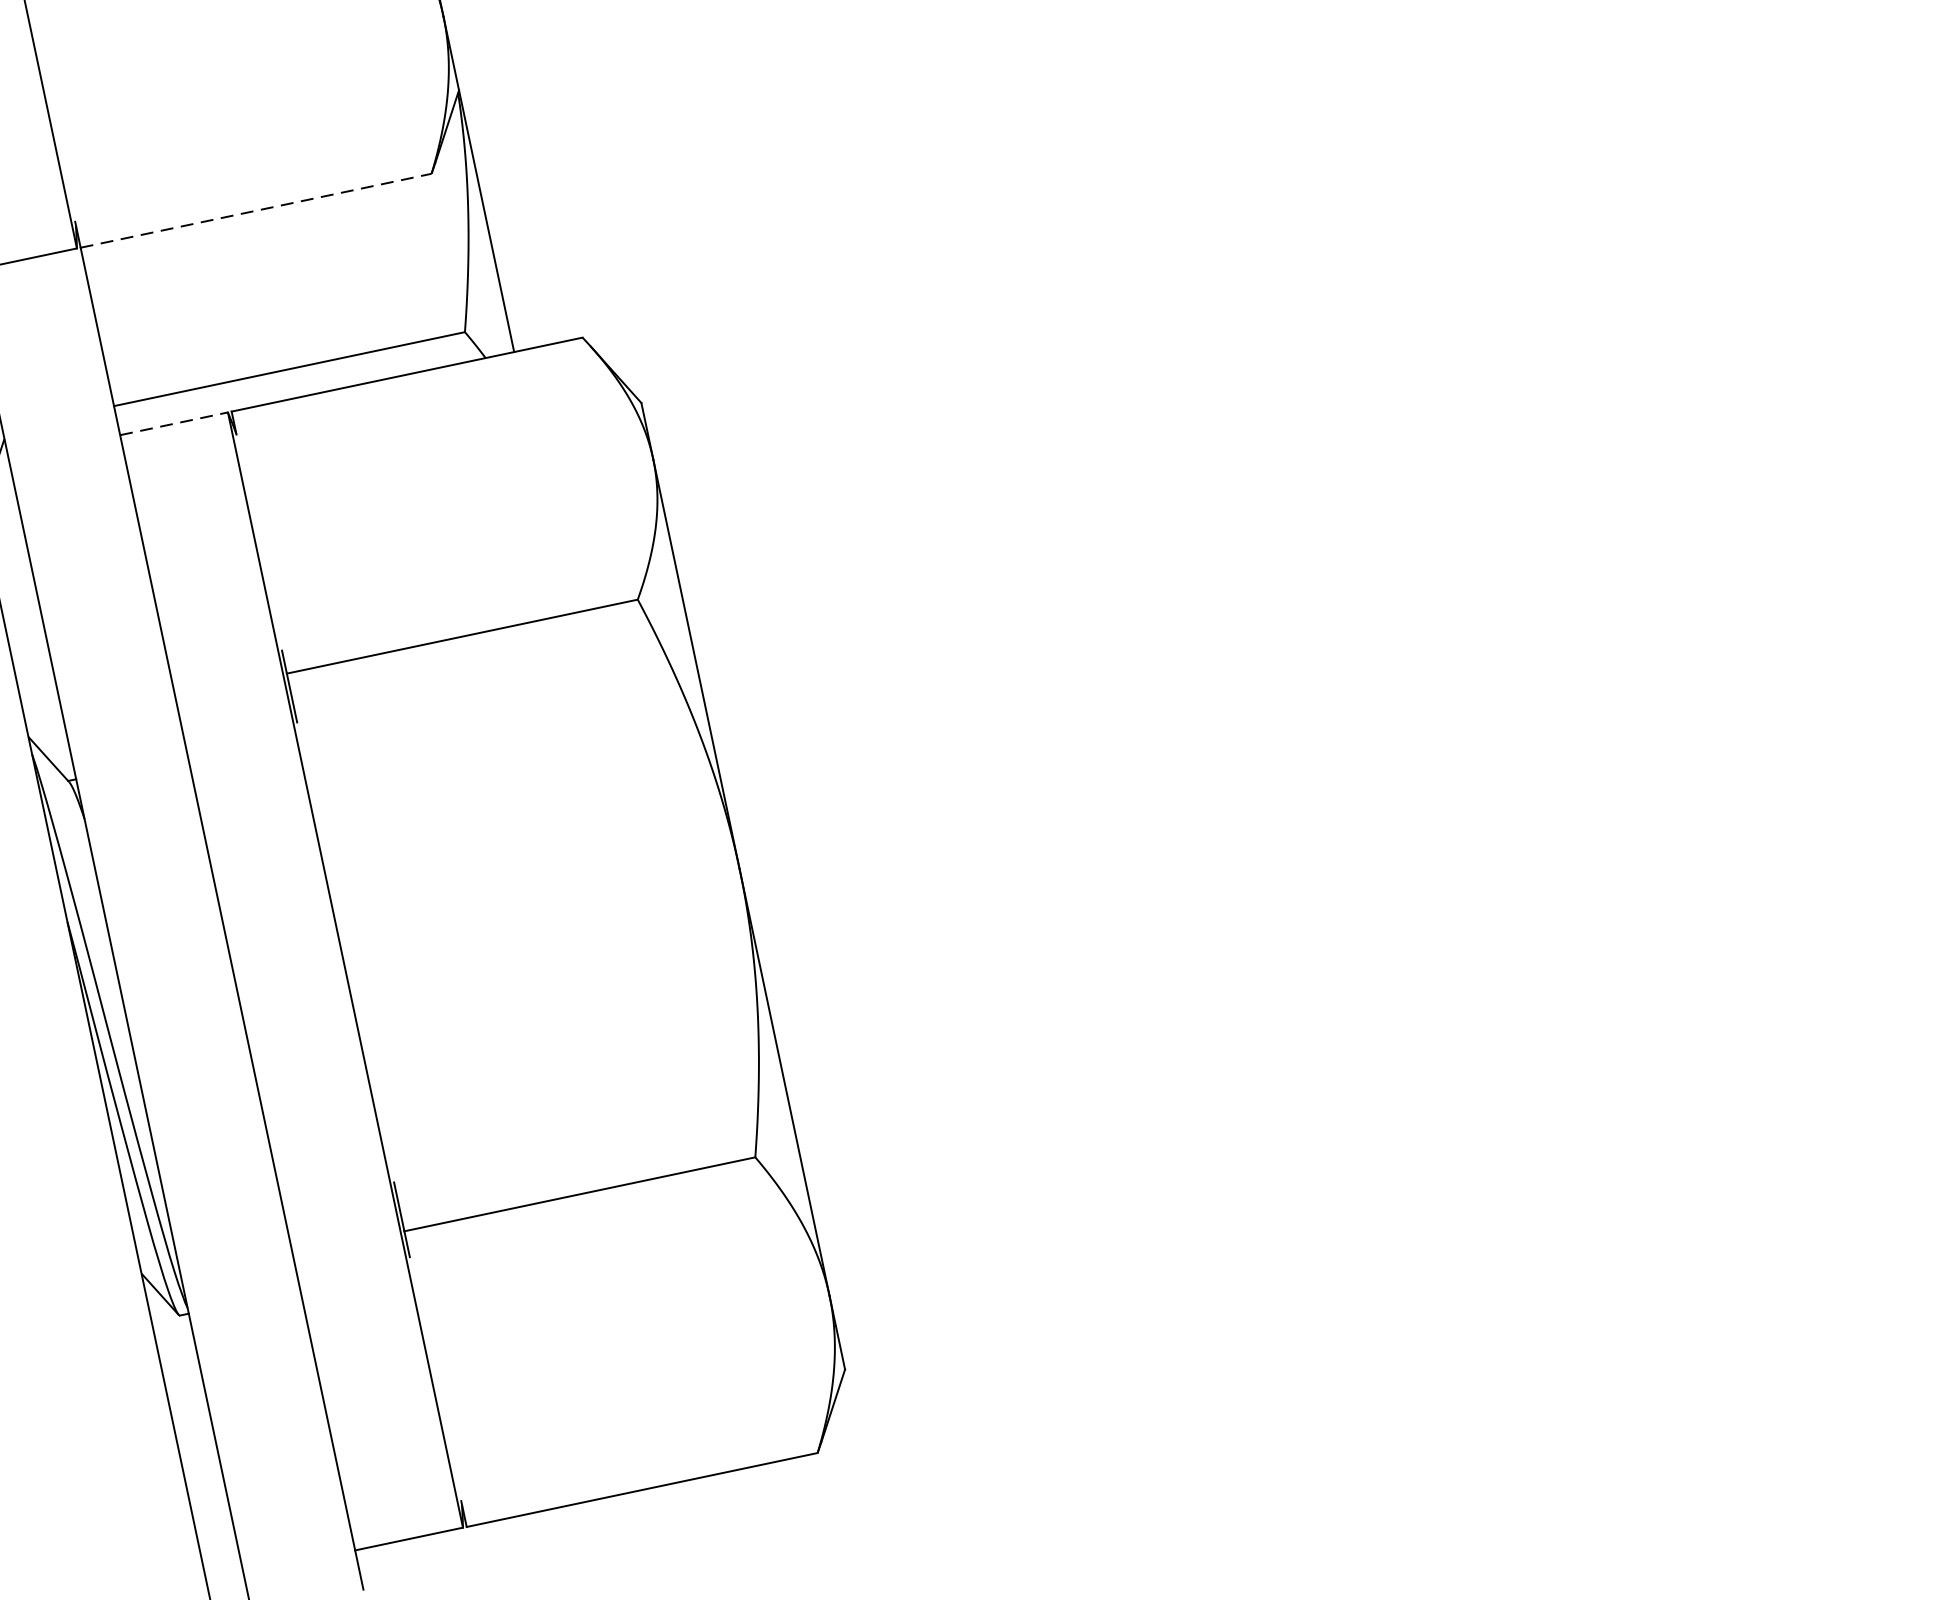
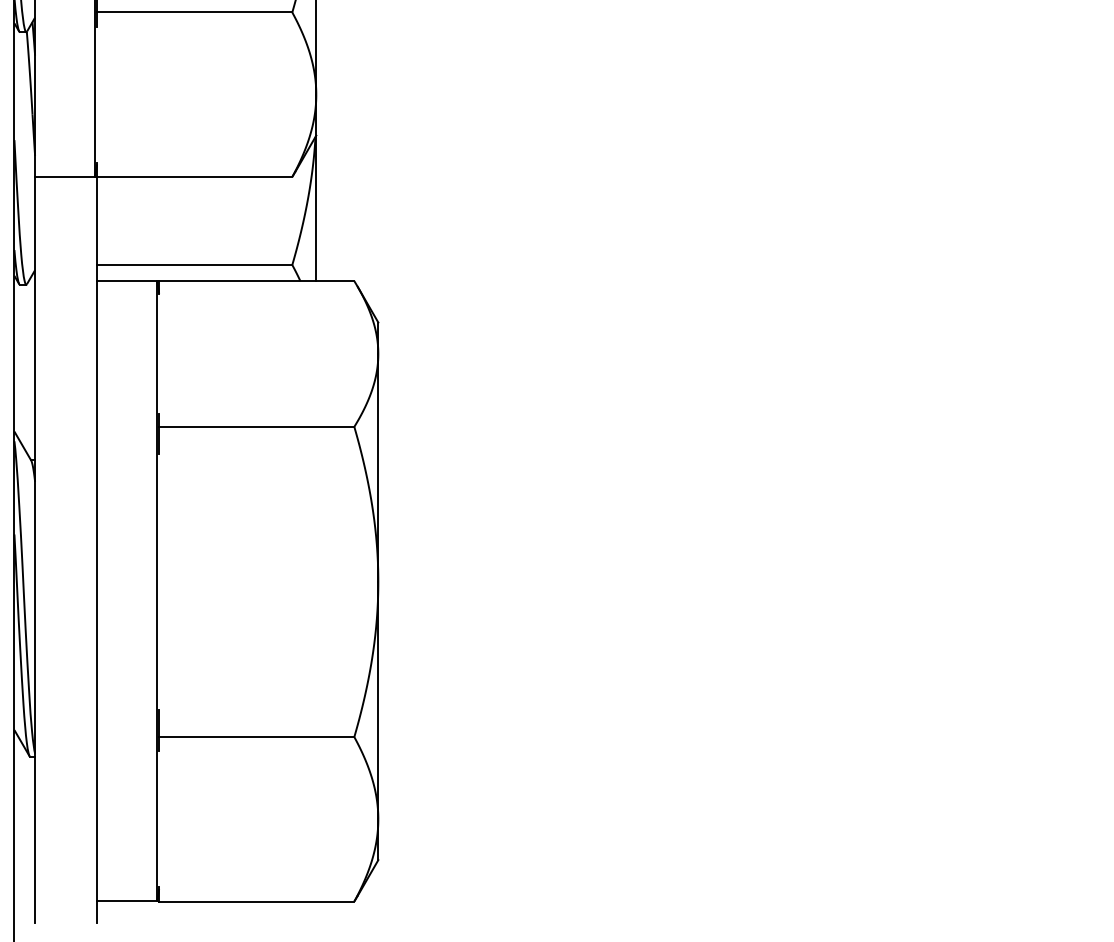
line: (255, 210) -> (194, 176), dashed -> solid
line: (174, 424) -> (127, 281), dashed -> solid

